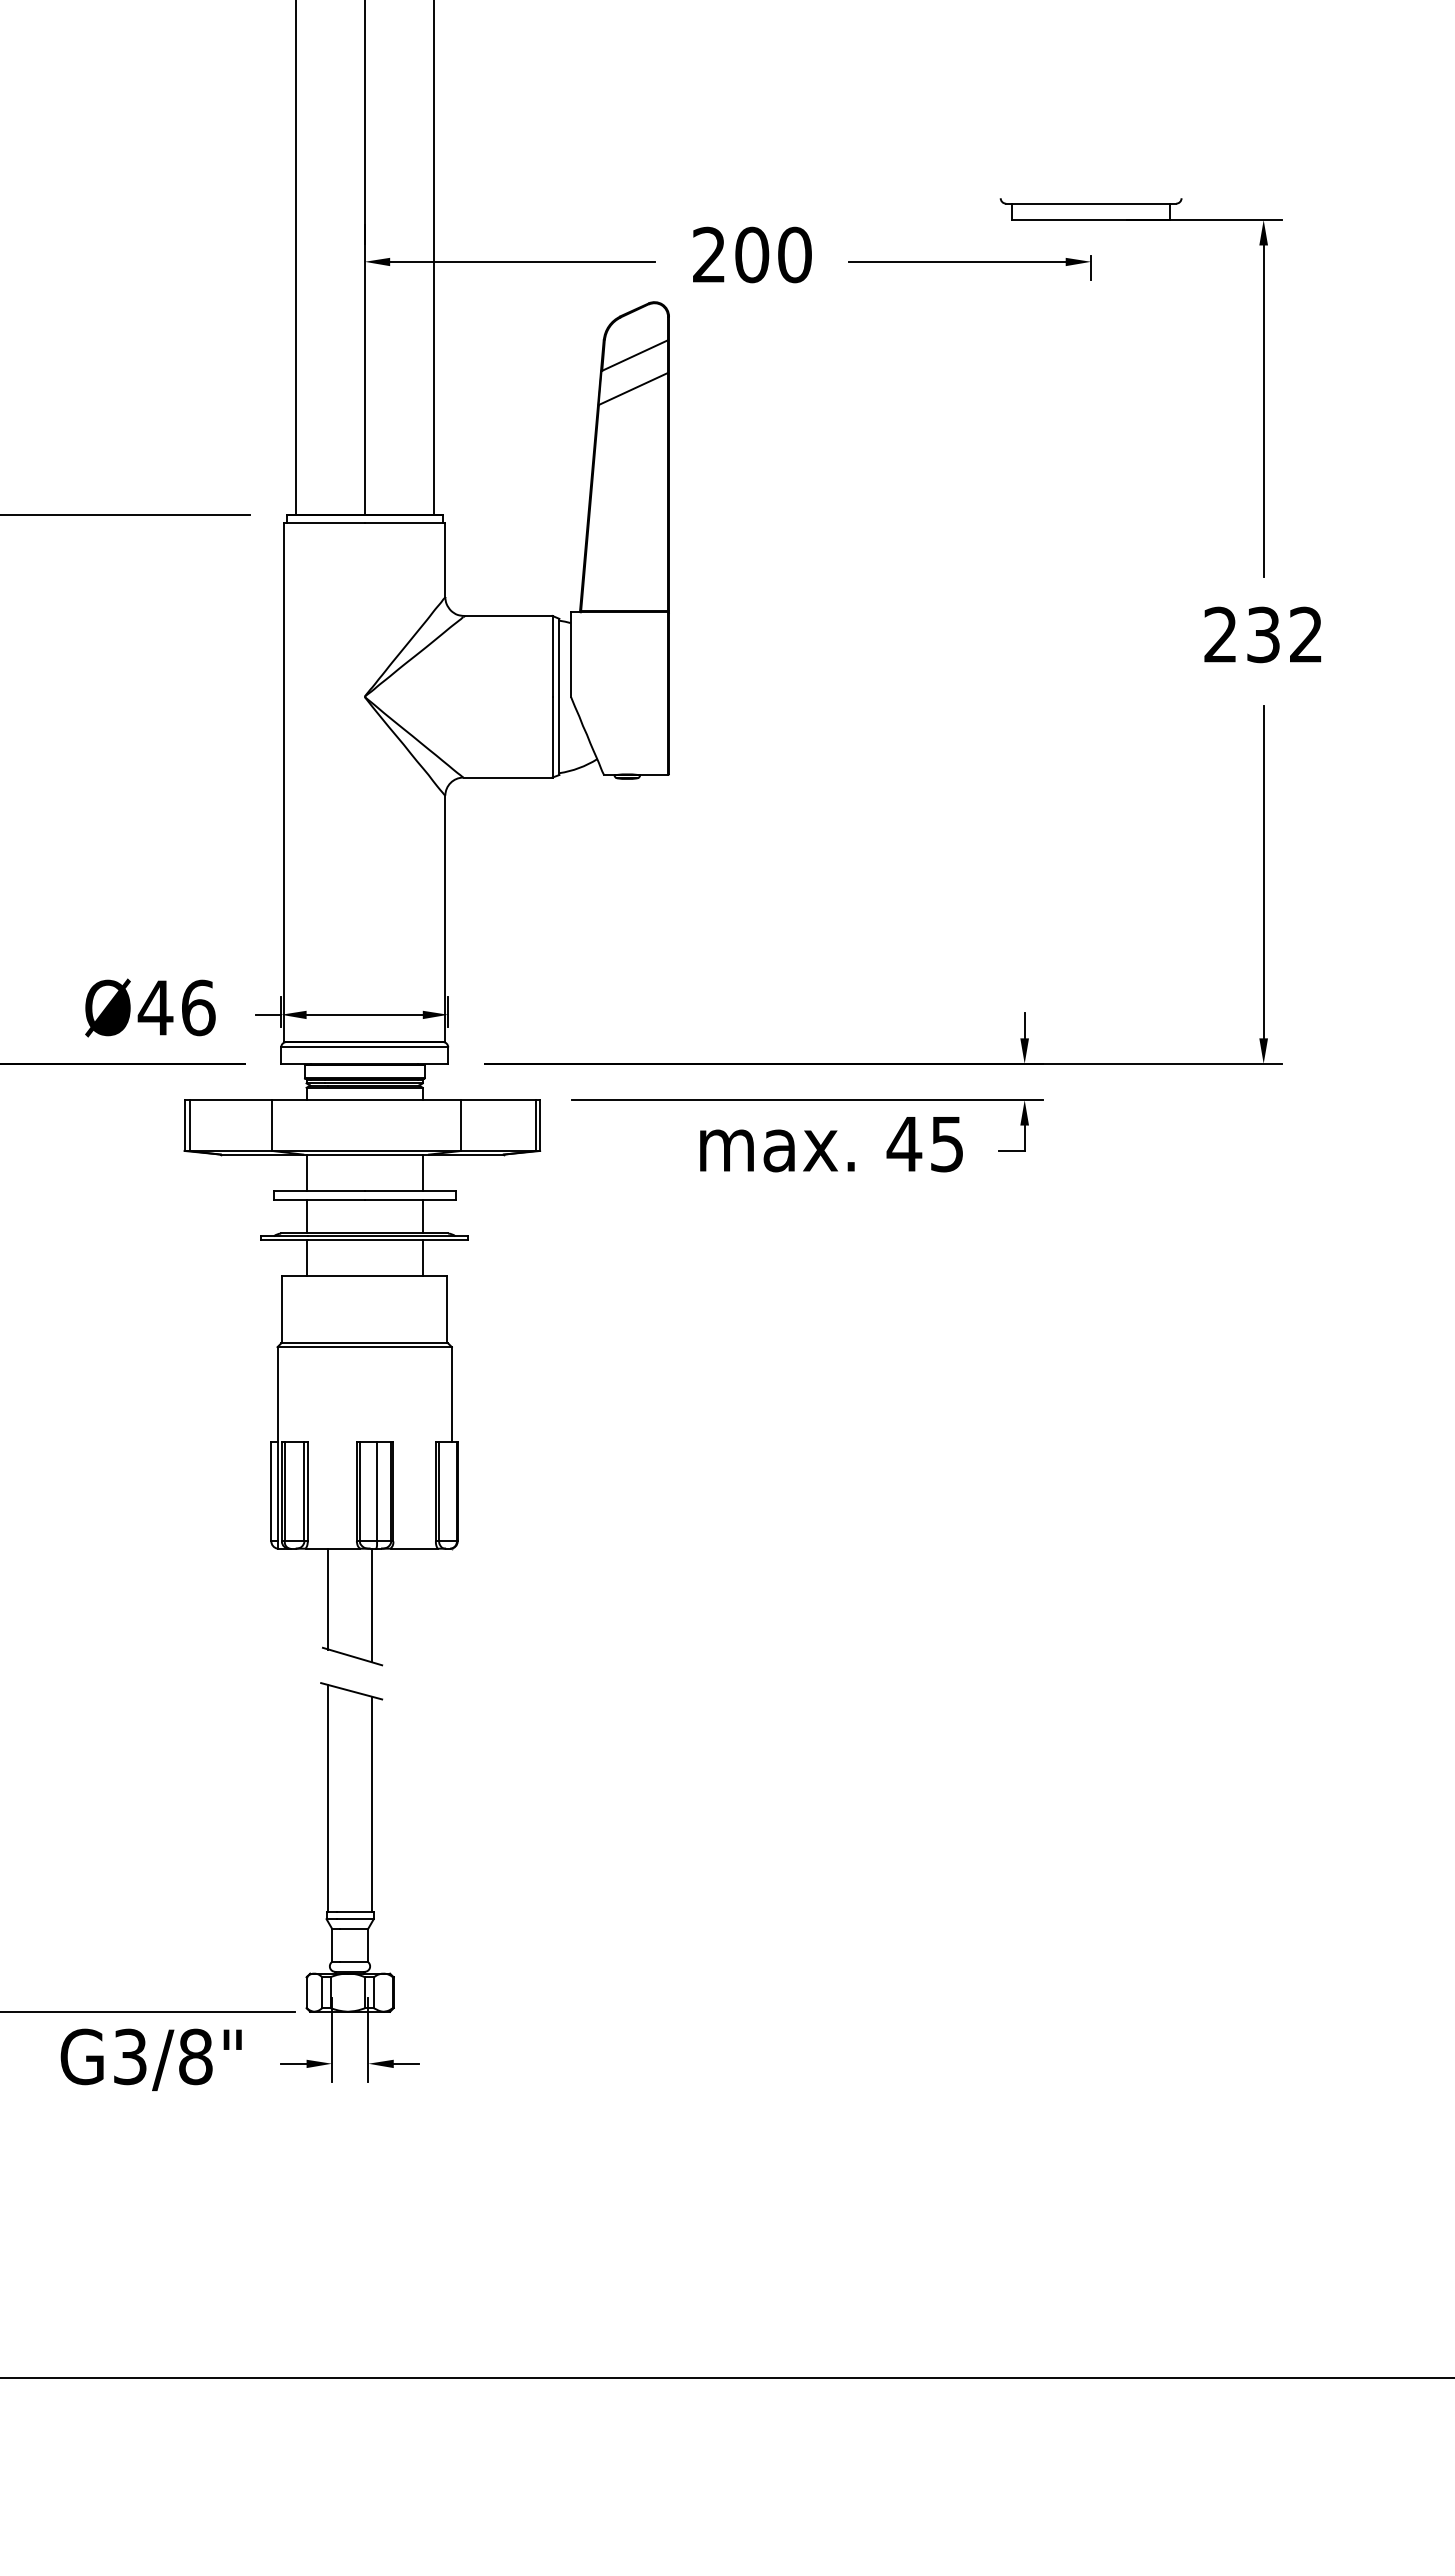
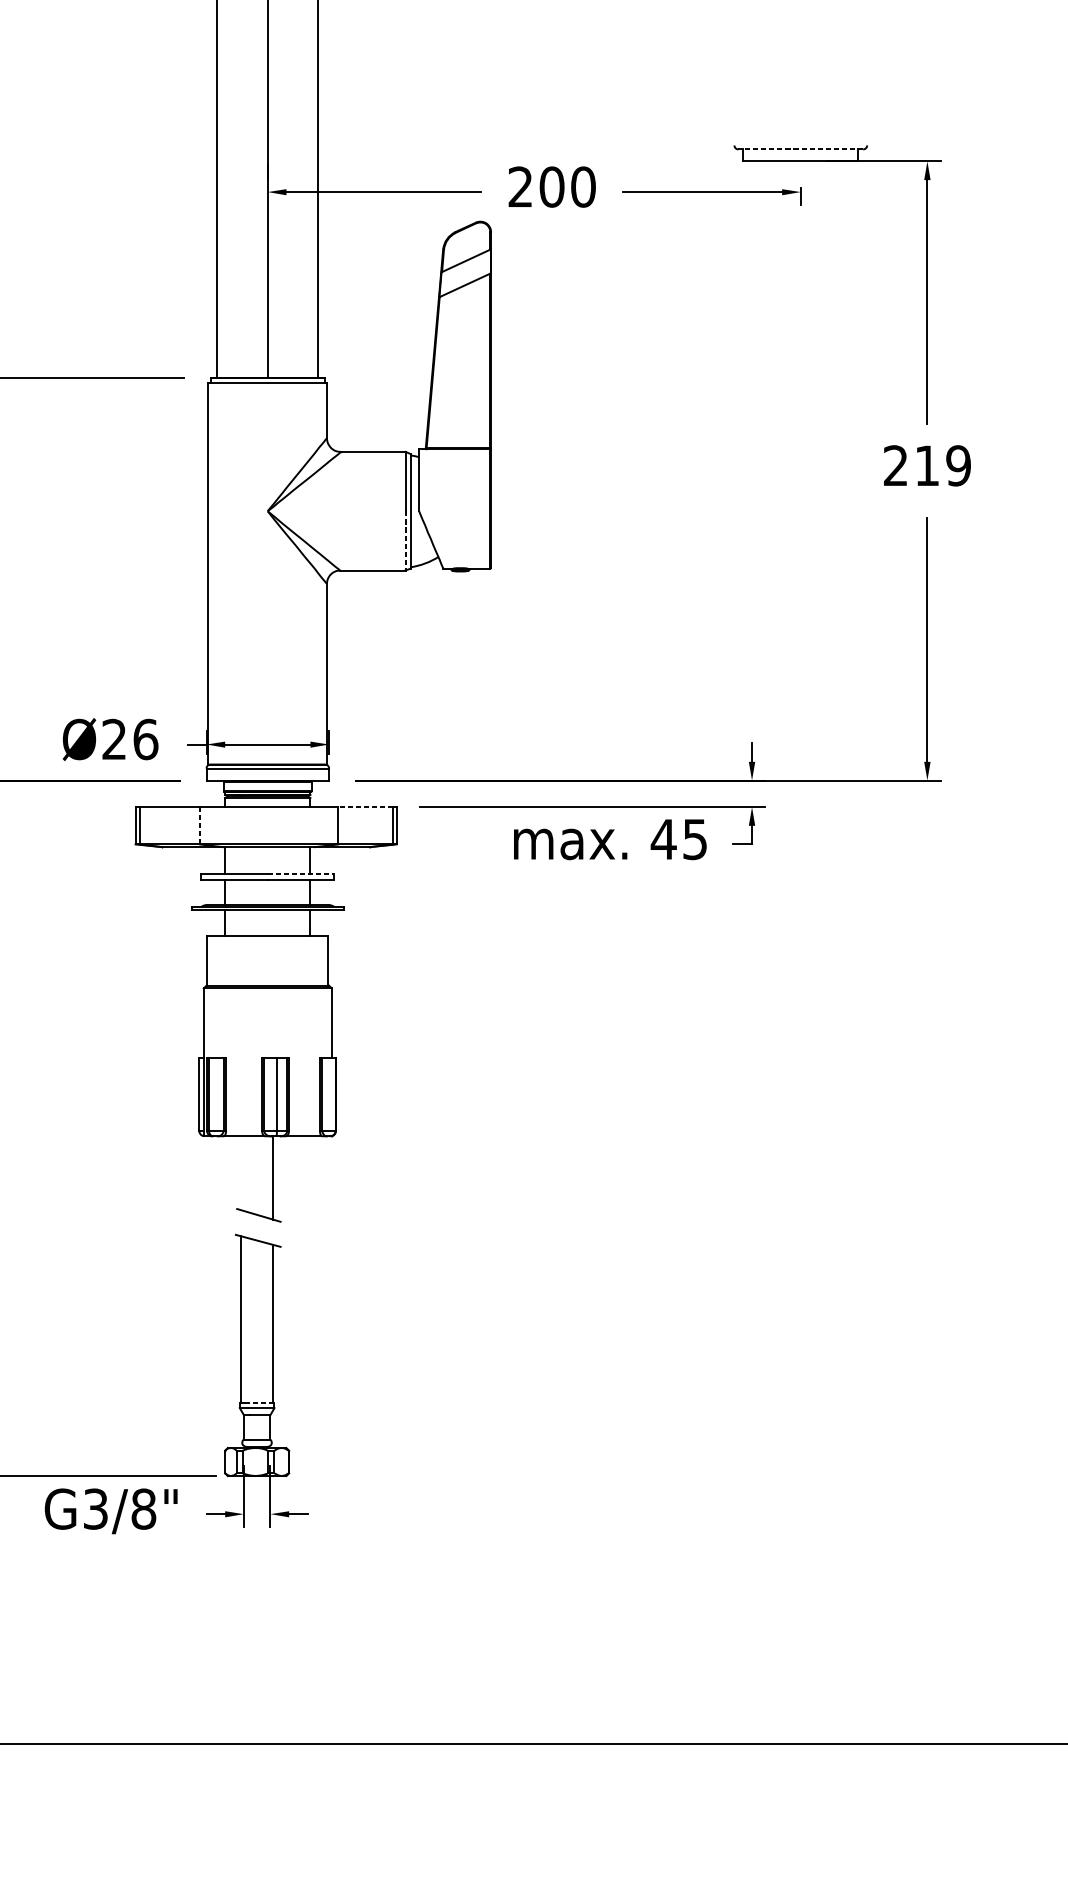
line: (1091, 203) -> (801, 149), solid -> dashed
text: (1285, 634) -> (943, 465), 232 -> 219
line: (552, 737) -> (405, 541), solid -> dashed
text: (155, 1007) -> (114, 739), Ø46 -> Ø26
line: (497, 1100) -> (365, 807), solid -> dashed
line: (272, 1125) -> (200, 825), solid -> dashed
line: (410, 1190) -> (301, 873), solid -> dashed
line: (328, 1598) -> (241, 1172), removed
line: (354, 1911) -> (260, 1402), solid -> dashed

